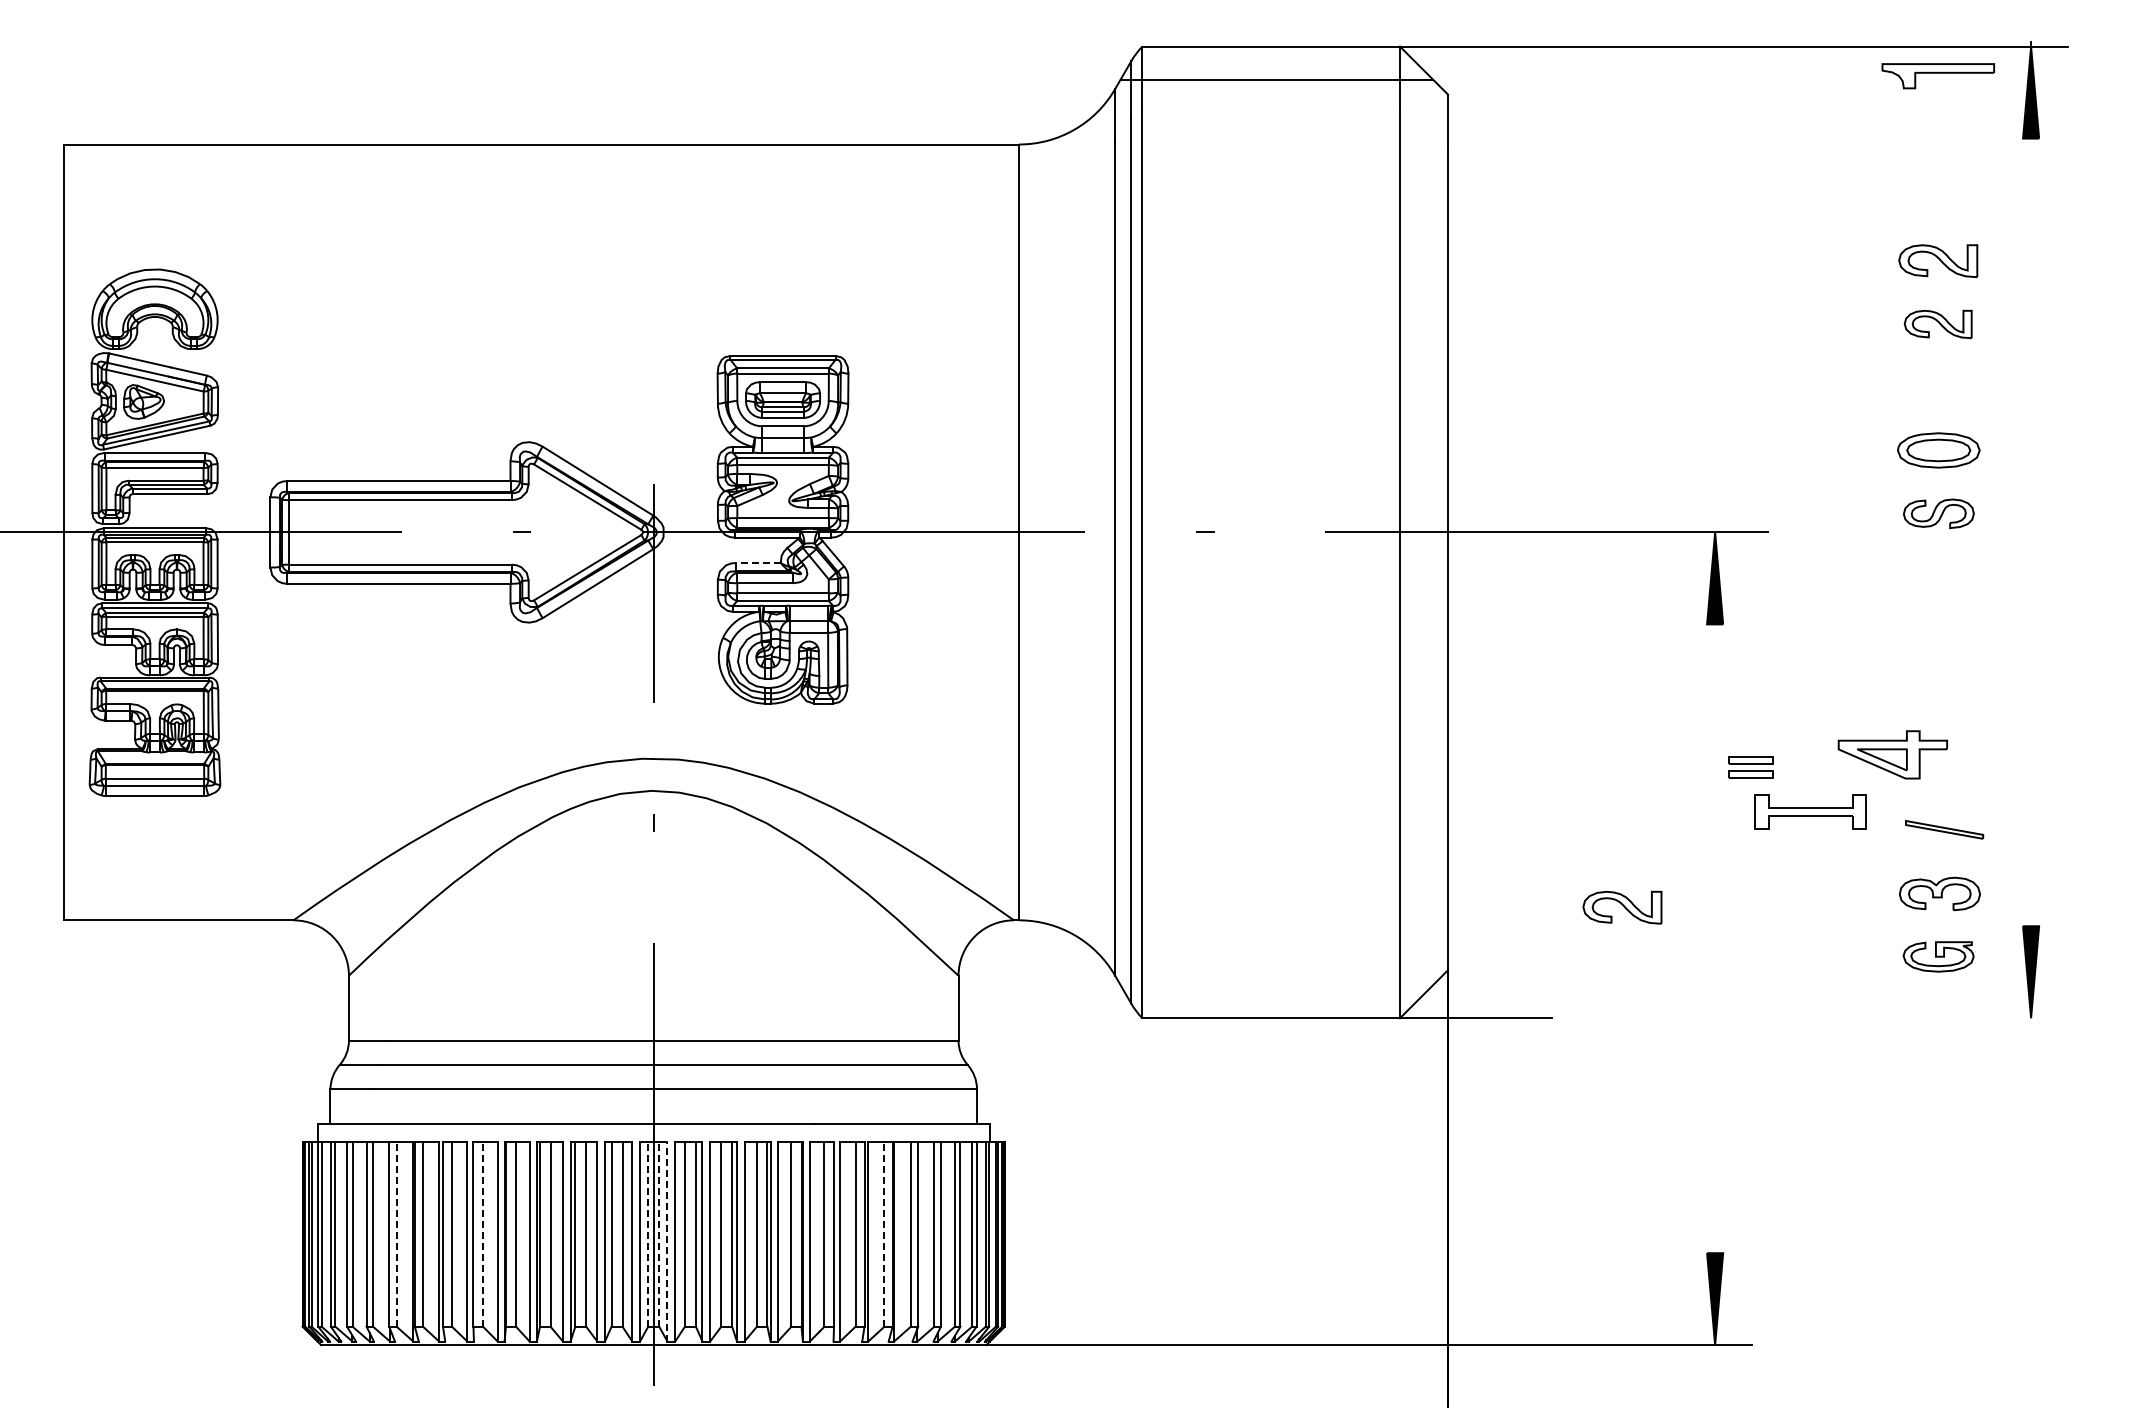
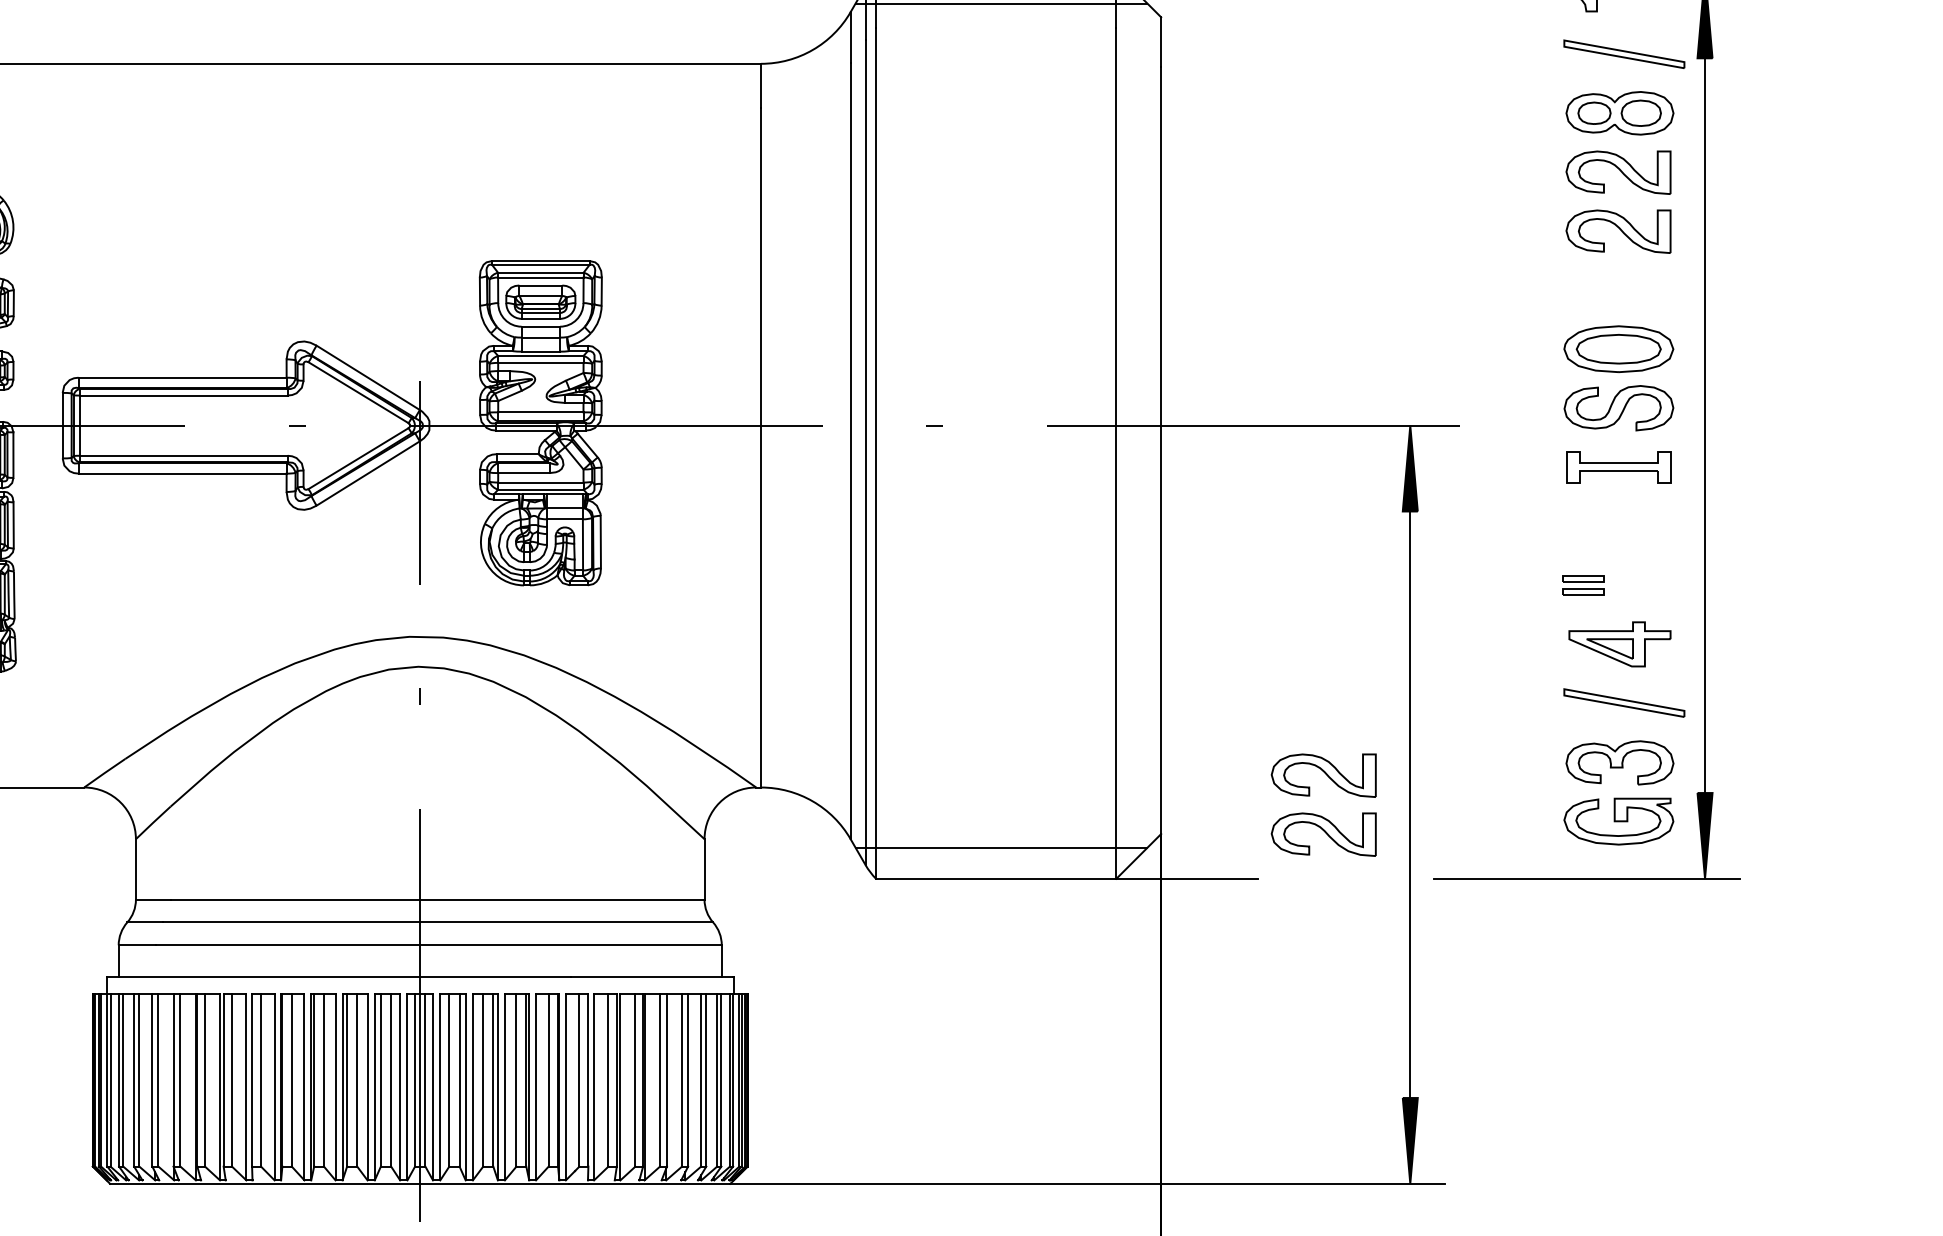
part: (1944, 134) -> (1624, 54), added
part: (1939, 197) -> (1619, 113), added
part: (1937, 260) -> (1617, 172), size x1.43
part: (1937, 324) -> (1617, 231), size x1.67
part: (1938, 450) -> (1618, 349), size x1.43
part: (1938, 513) -> (1618, 408), size x1.67
line: (2031, 532) -> (1705, 425), added
line: (757, 562) -> (517, 453), dashed -> solid
part: (1892, 754) -> (1619, 644), moved
part: (1750, 767) -> (1583, 585), moved
part: (1810, 811) -> (1618, 466), moved
part: (1944, 829) -> (1624, 702), size x1.67
part: (1939, 893) -> (1619, 762), size x1.43
part: (1622, 907) -> (1323, 775), size x1.43
line: (1715, 938) -> (1410, 804), added
part: (1938, 956) -> (1618, 821), size x1.67
part: (1622, 970) -> (1323, 834), added
line: (1276, 984) -> (1001, 847), added
line: (1904, 1018) -> (1586, 879), added
line: (396, 1233) -> (180, 1079), dashed -> solid
line: (483, 1233) -> (261, 1079), dashed -> solid
line: (648, 1233) -> (415, 1079), dashed -> solid
line: (659, 1233) -> (425, 1079), dashed -> solid
line: (884, 1233) -> (635, 1079), dashed -> solid
line: (667, 1241) -> (433, 1087), dashed -> solid

